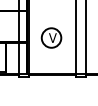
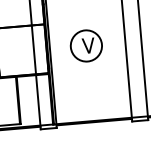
part: (51, 37) -> (86, 45), moved

